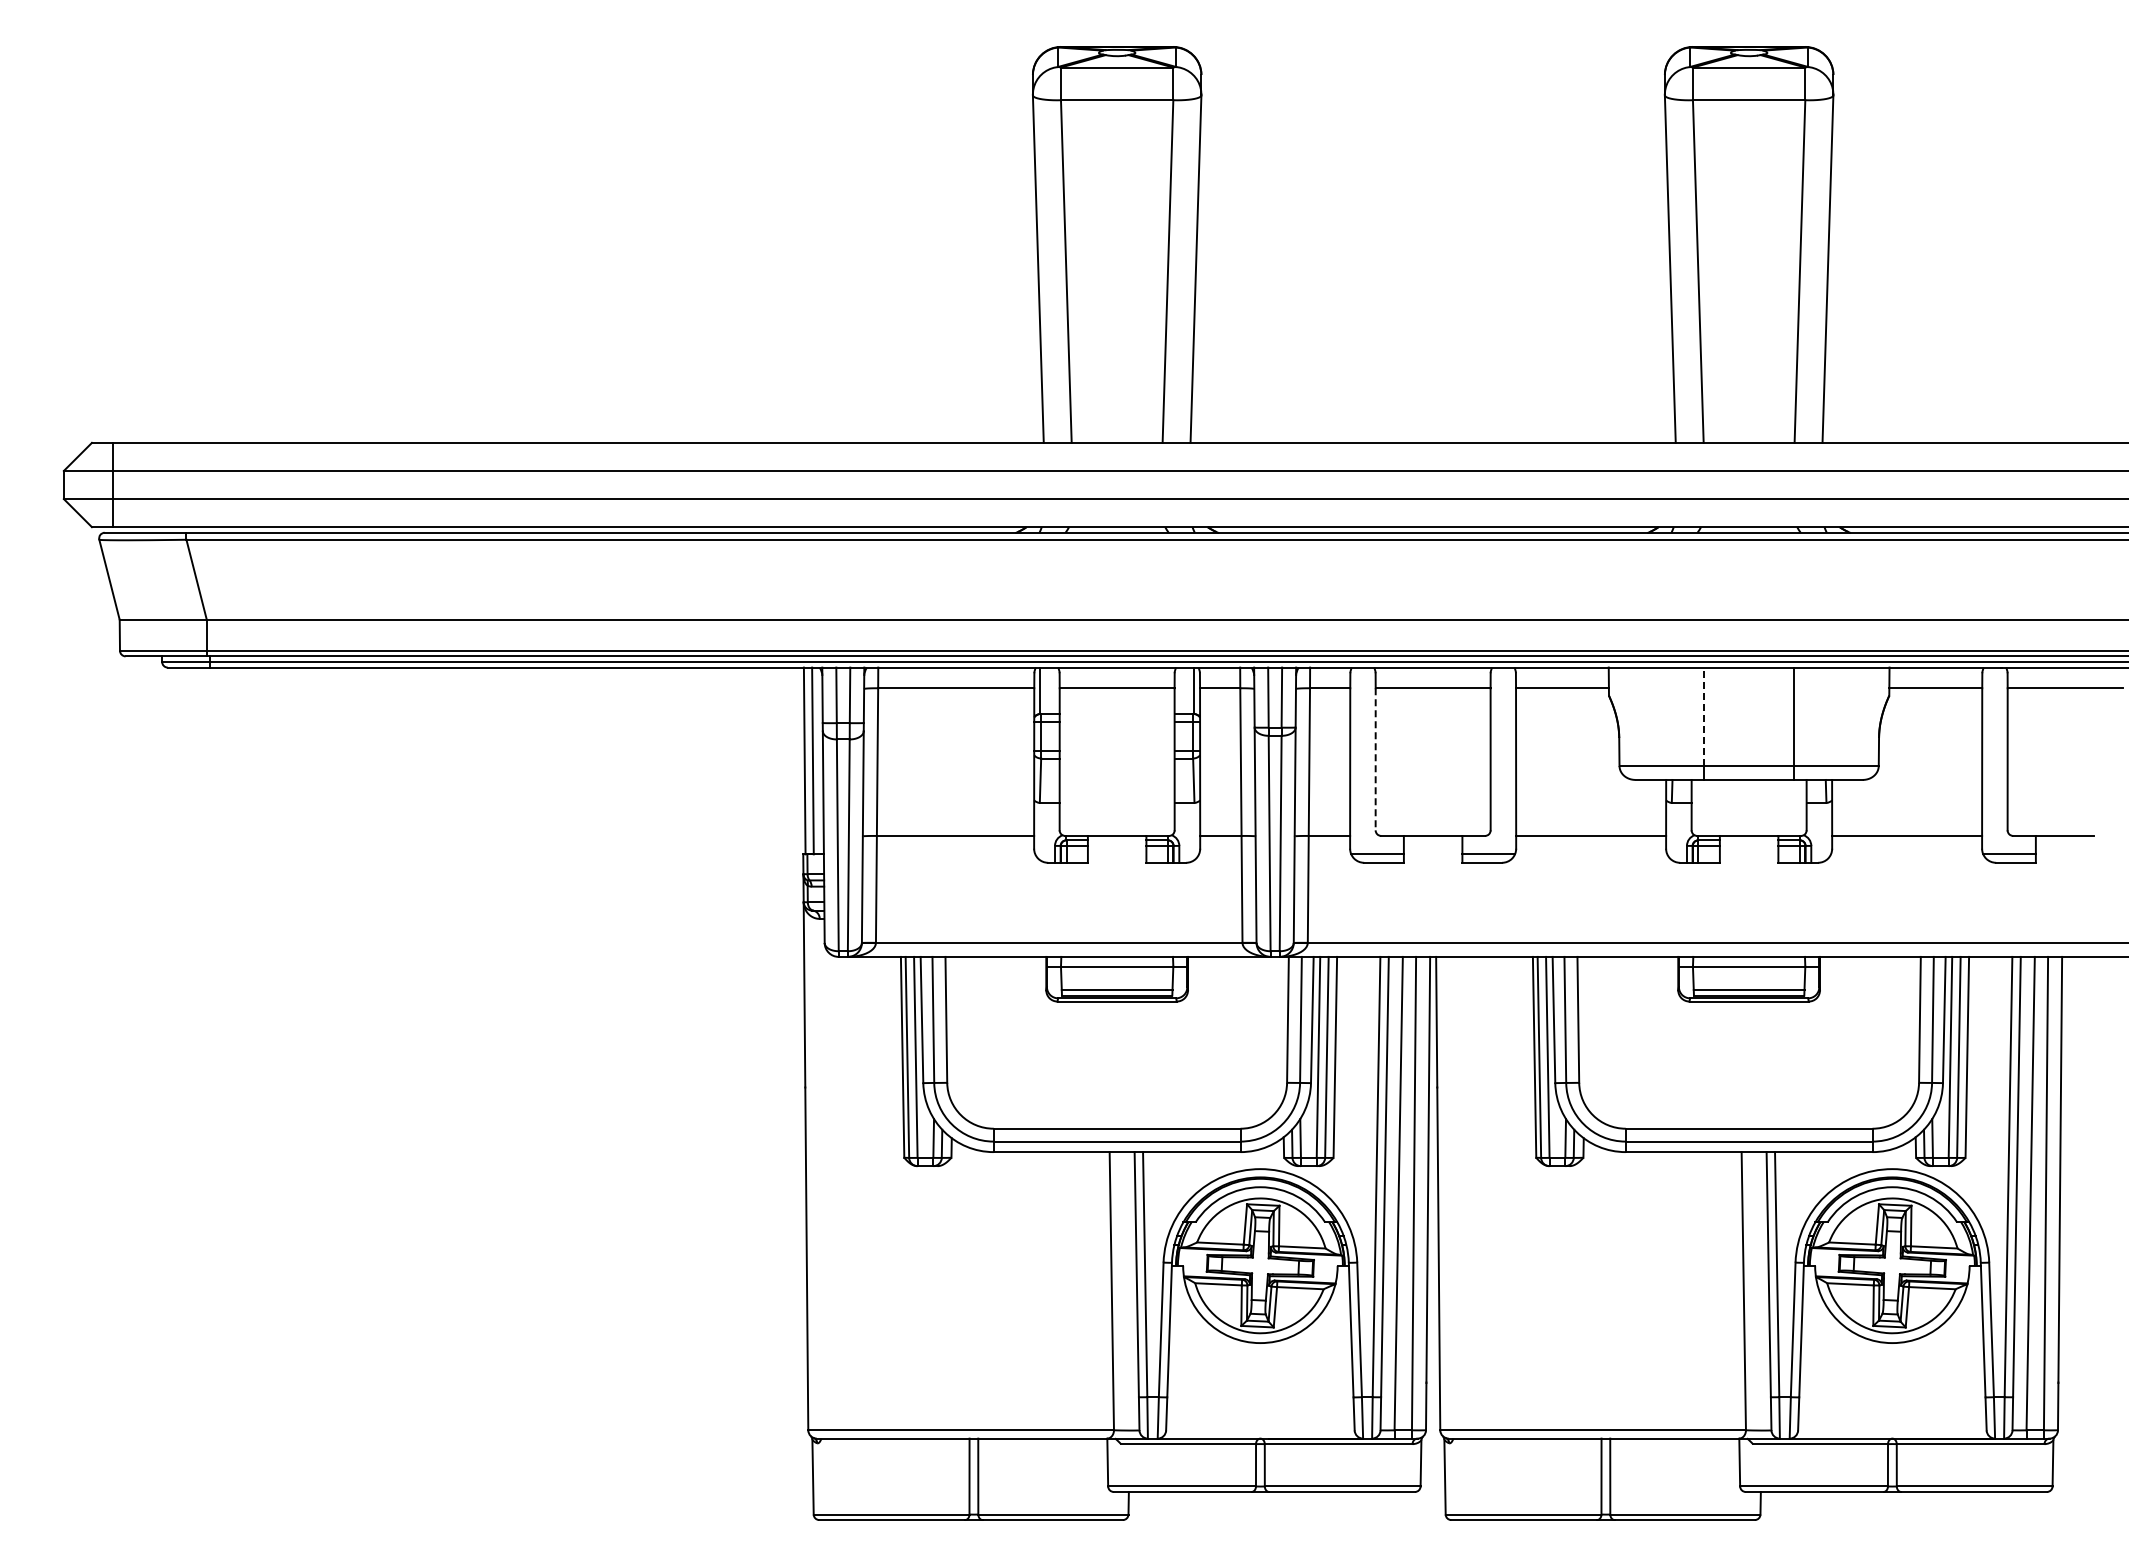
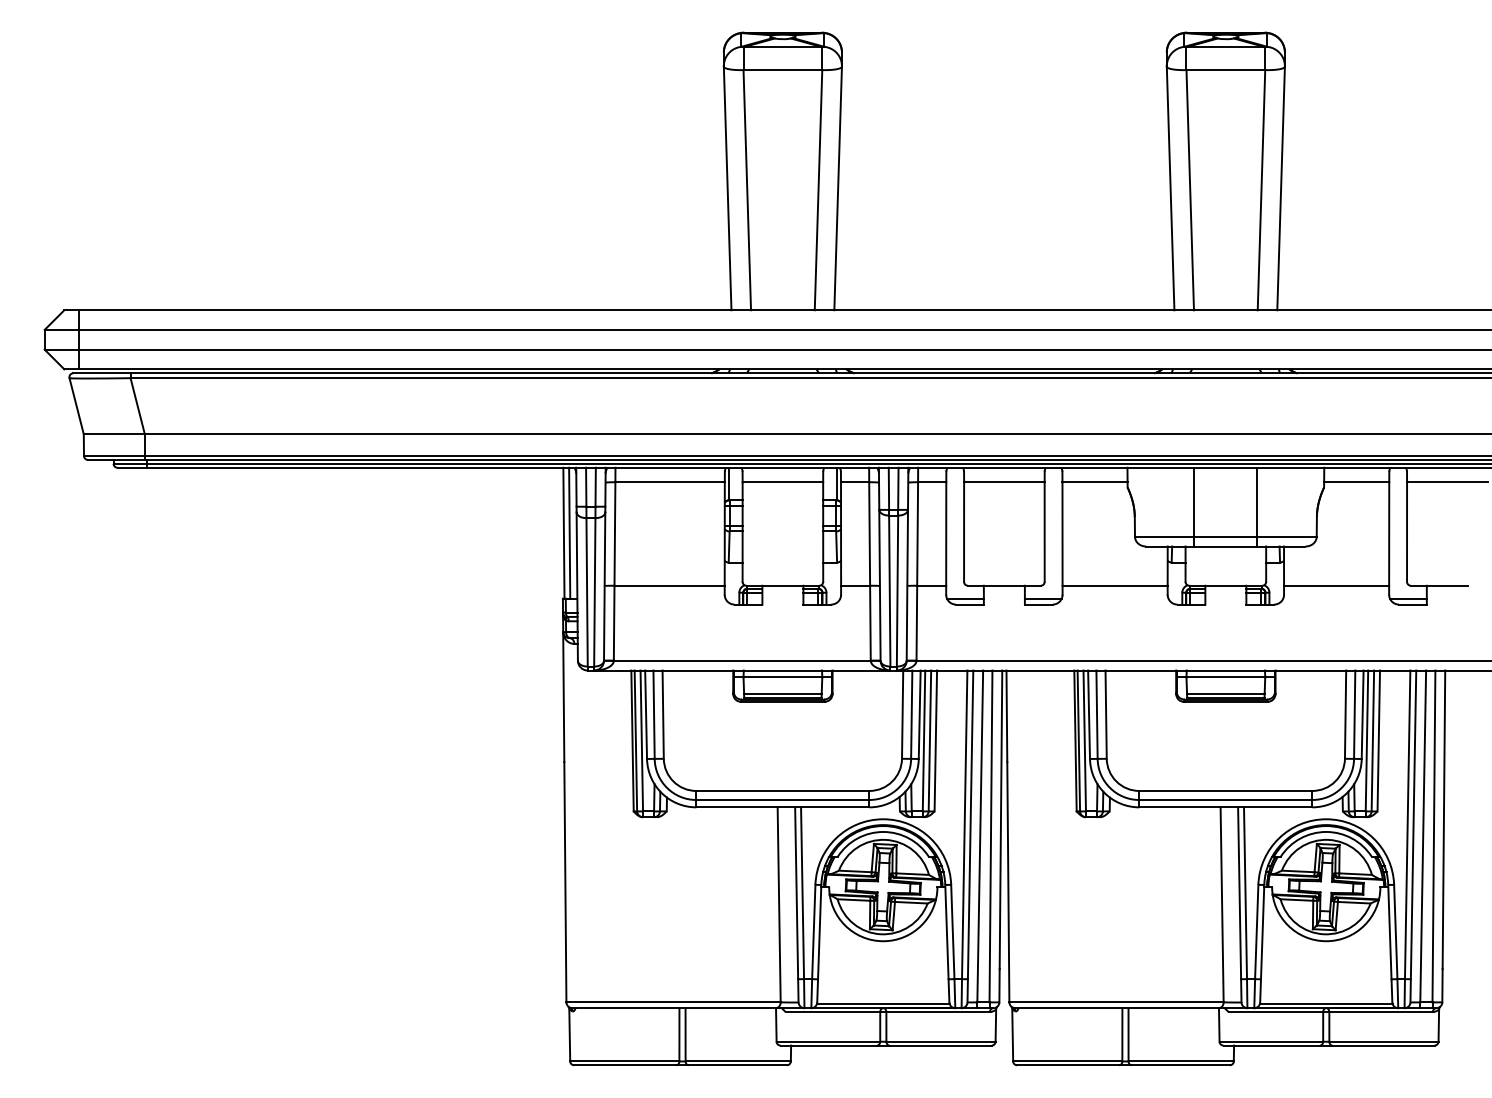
line: (1704, 716) -> (1194, 502), dashed -> solid
line: (1375, 759) -> (963, 532), dashed -> solid
line: (1260, 1433) -> (883, 1004), added
line: (1892, 1433) -> (1326, 1004), added

